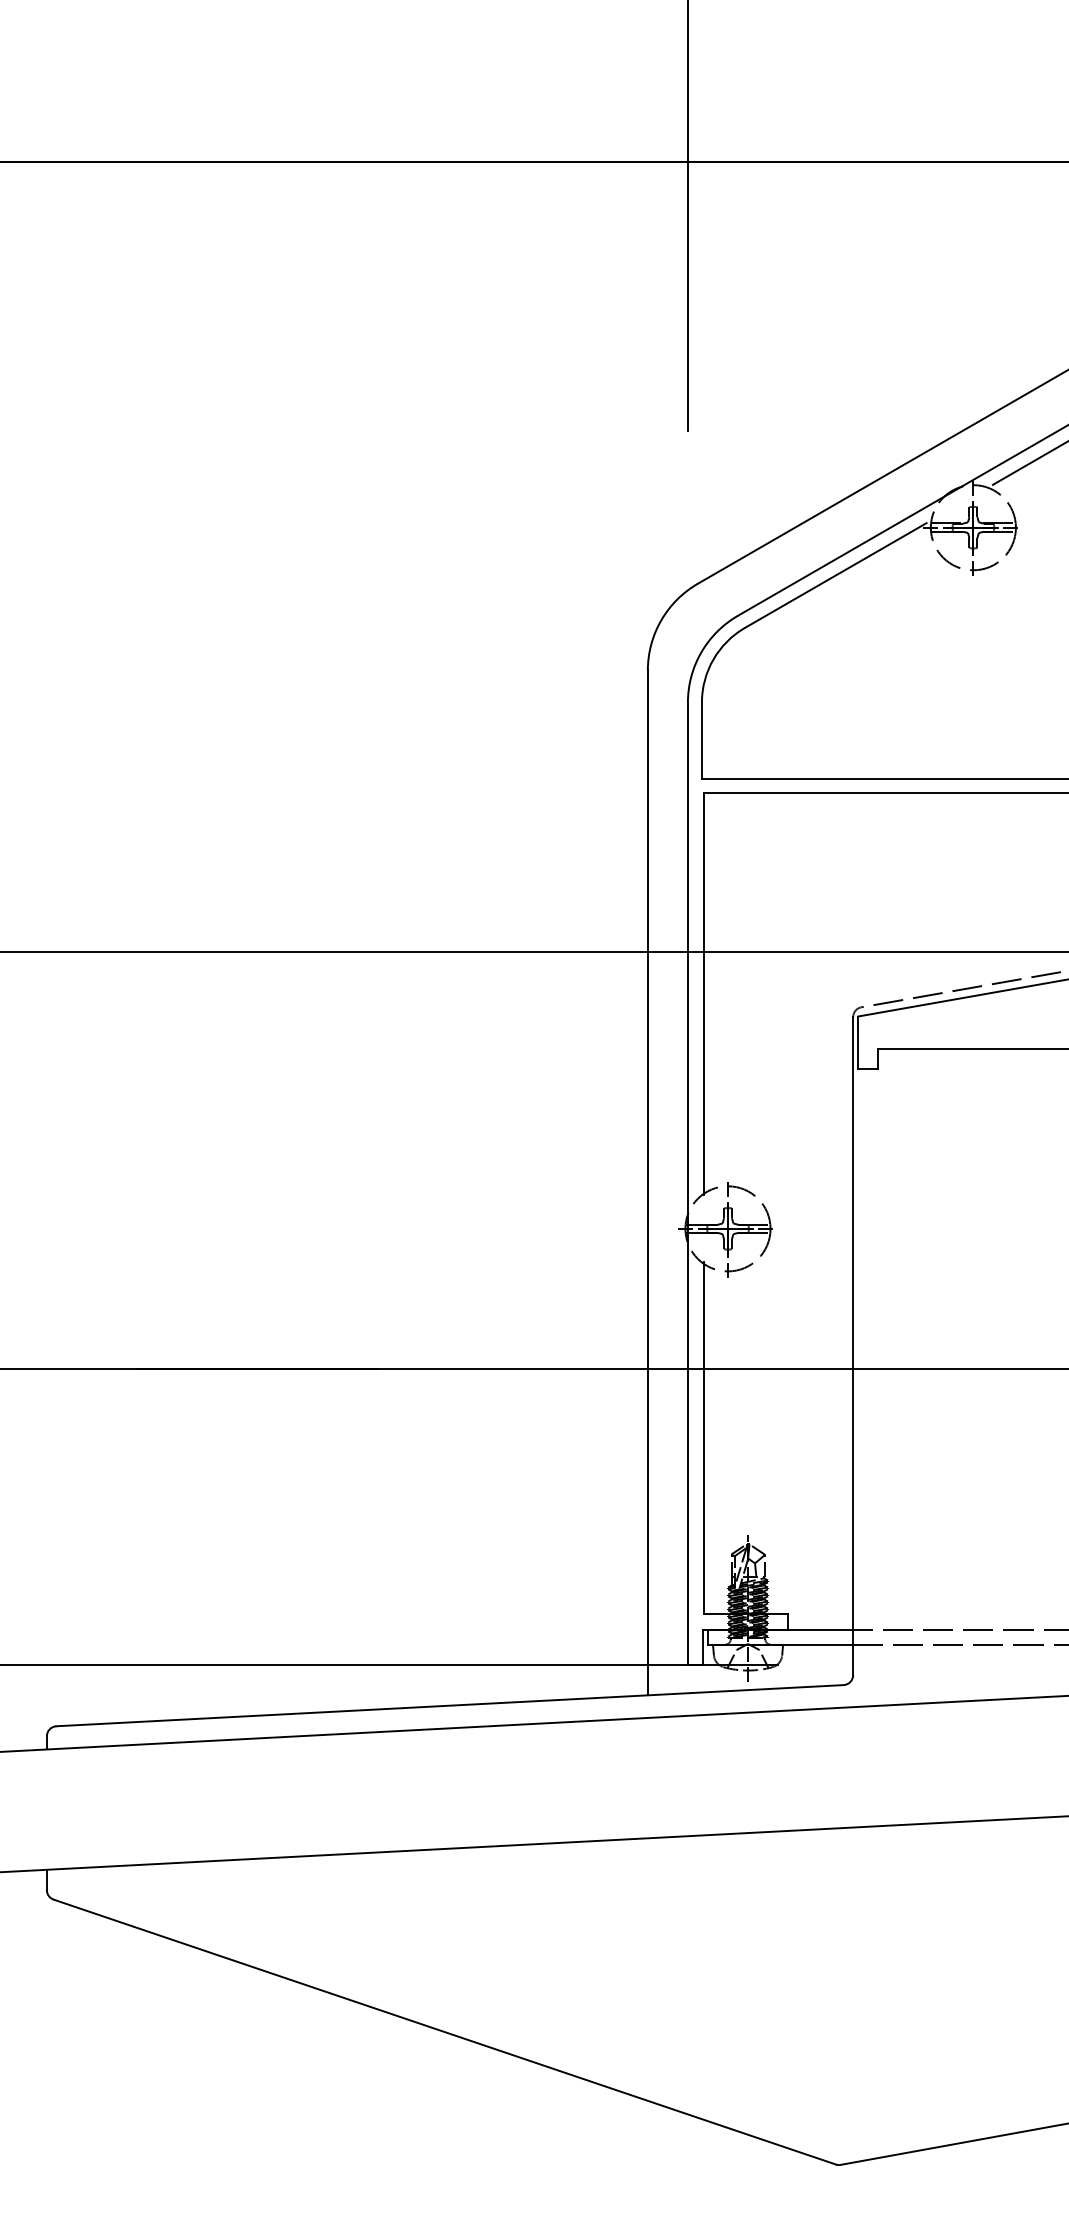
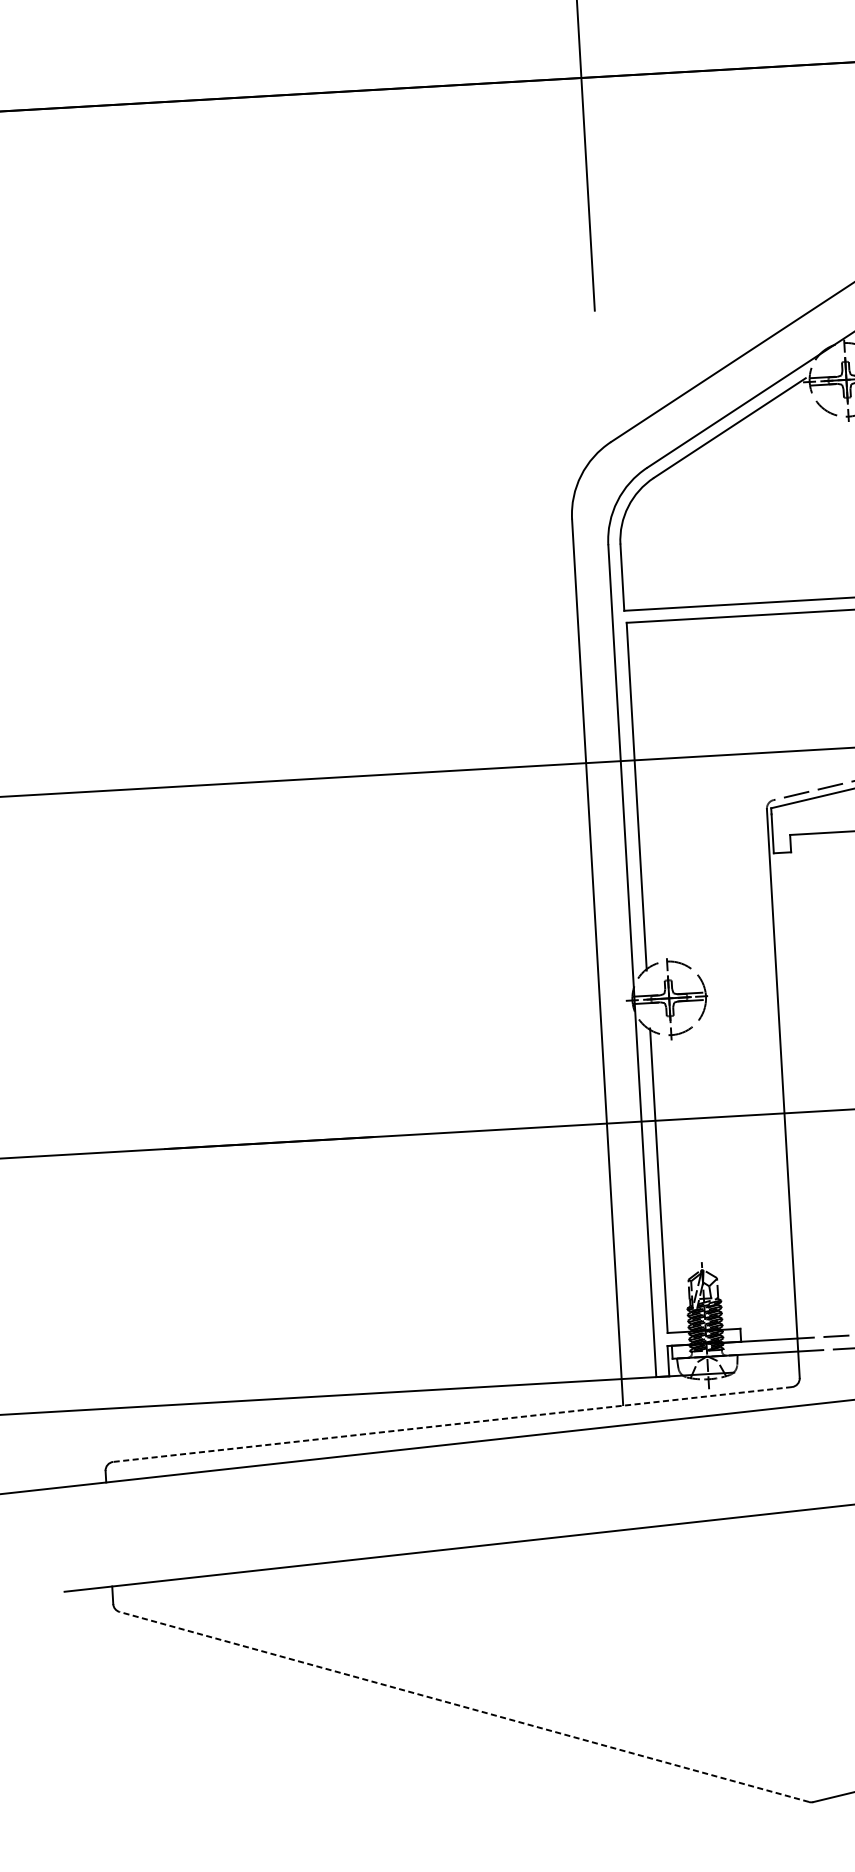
line: (449, 1705) -> (452, 1424), solid -> dashed
line: (444, 2032) -> (464, 1707), solid -> dashed

